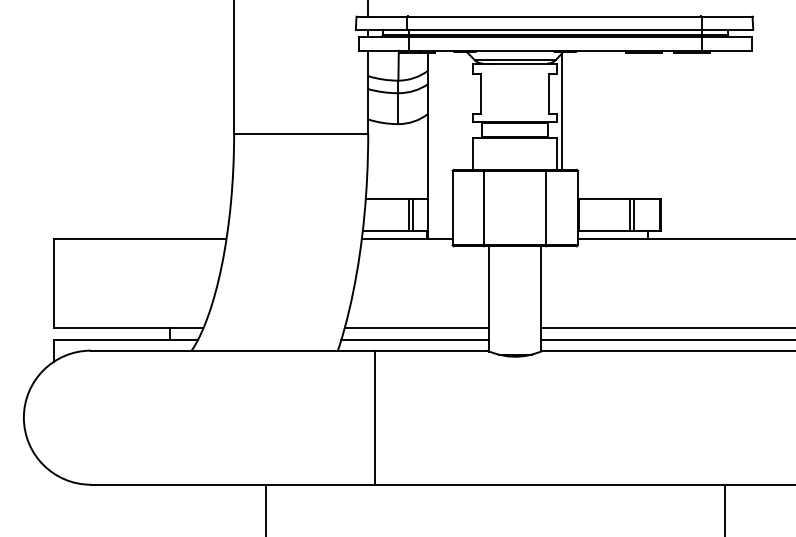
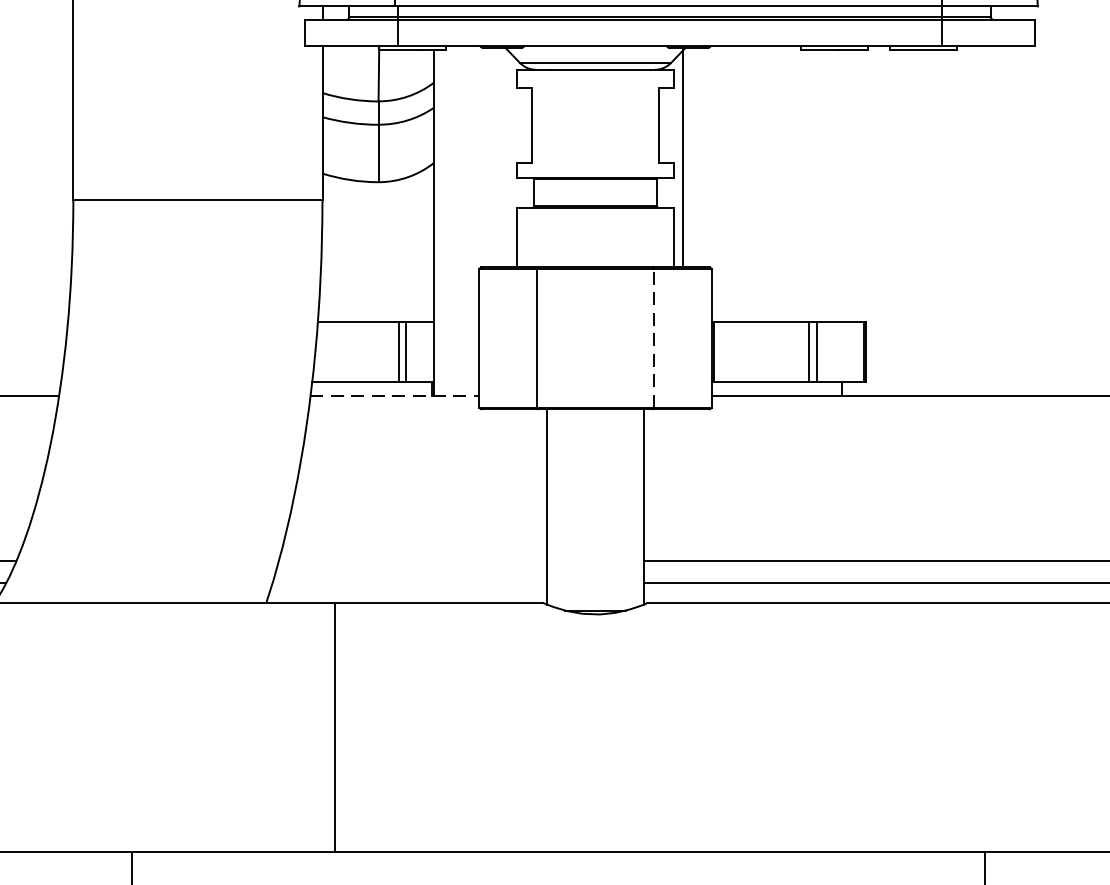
line: (546, 207) -> (653, 337), solid -> dashed
line: (407, 239) -> (395, 396), solid -> dashed
line: (416, 327) -> (412, 560), removed
line: (415, 339) -> (410, 582), removed

